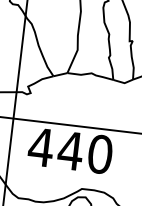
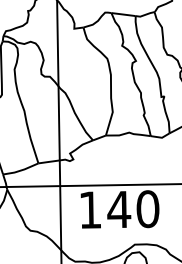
text: (41, 146) -> (90, 209), 440 -> 140

